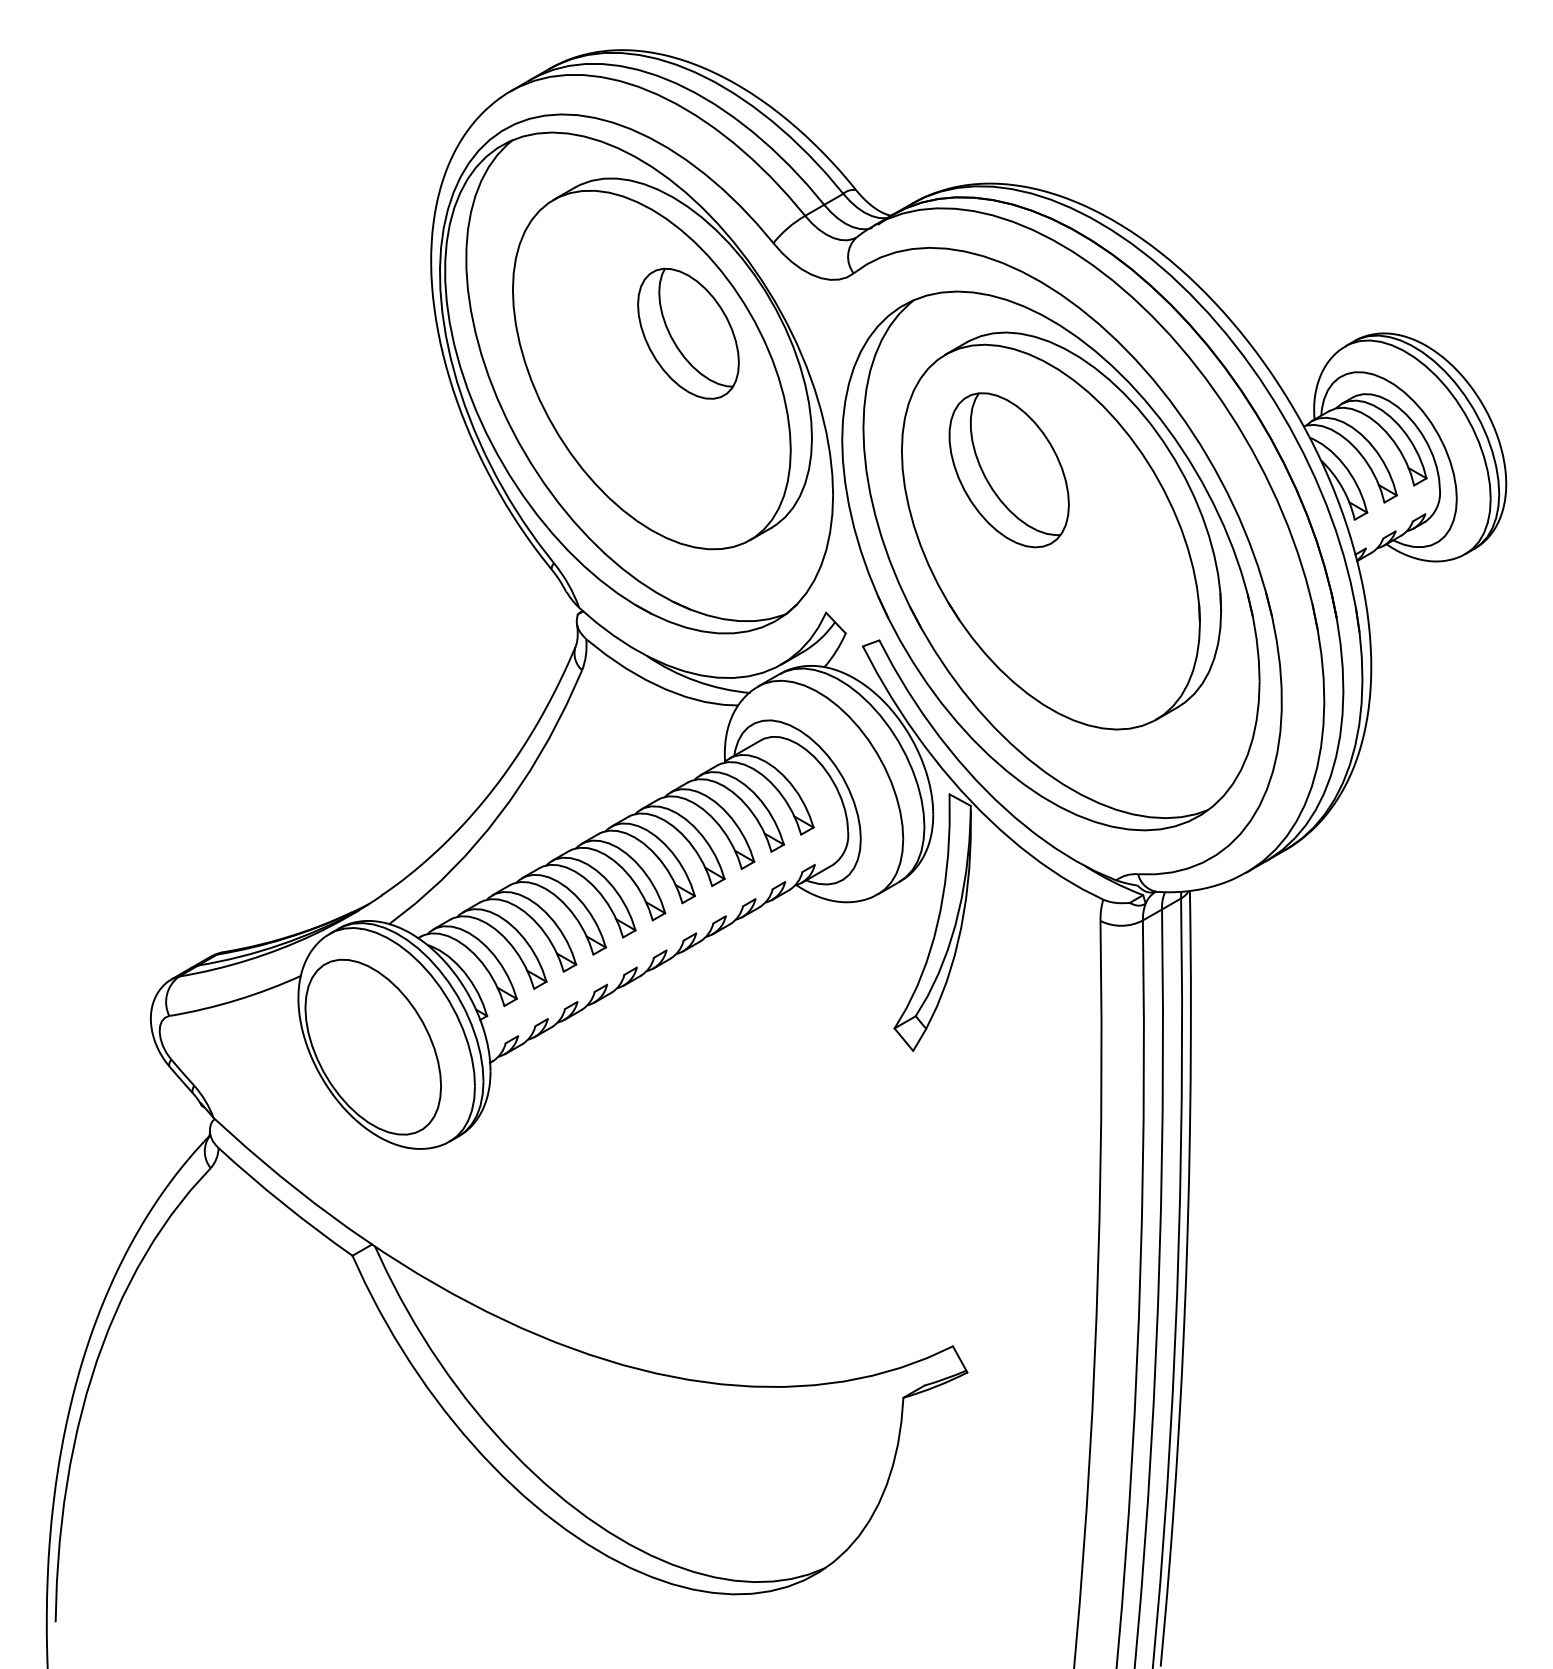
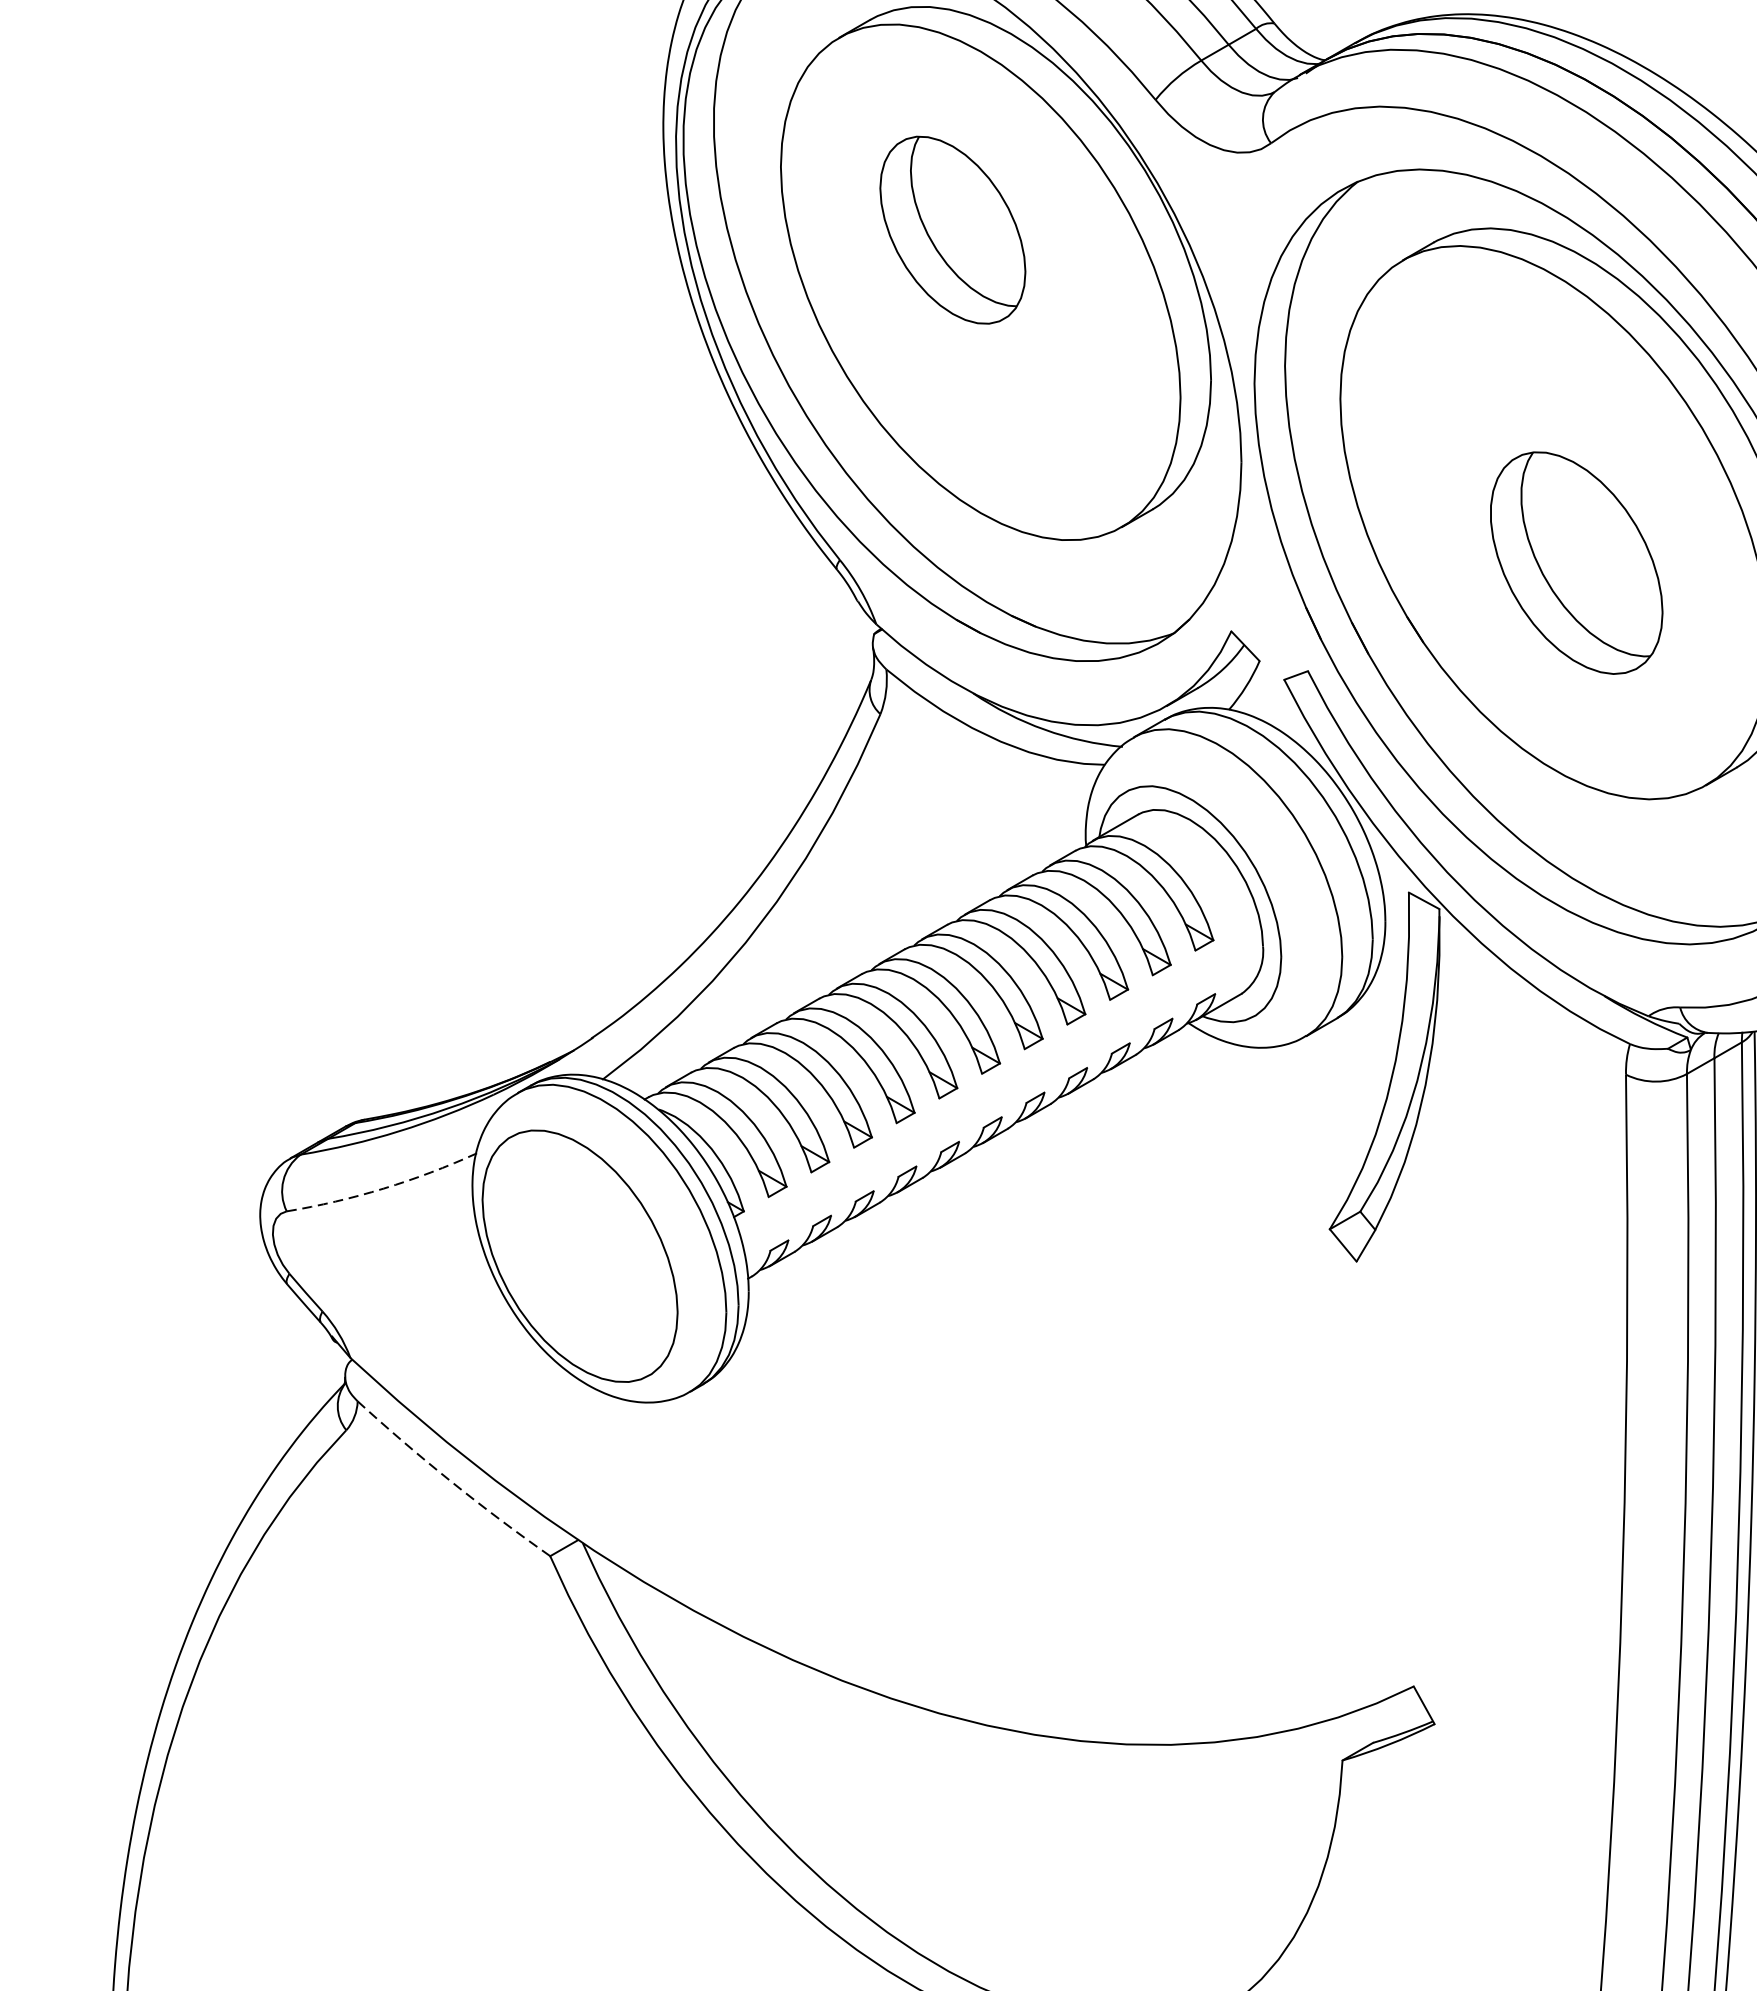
part: (688, 333) -> (952, 229), moved
part: (1008, 470) -> (1575, 563), moved
arc: (236, 1000) -> (383, 1189), solid -> dashed
arc: (283, 1204) -> (450, 1482), solid -> dashed

